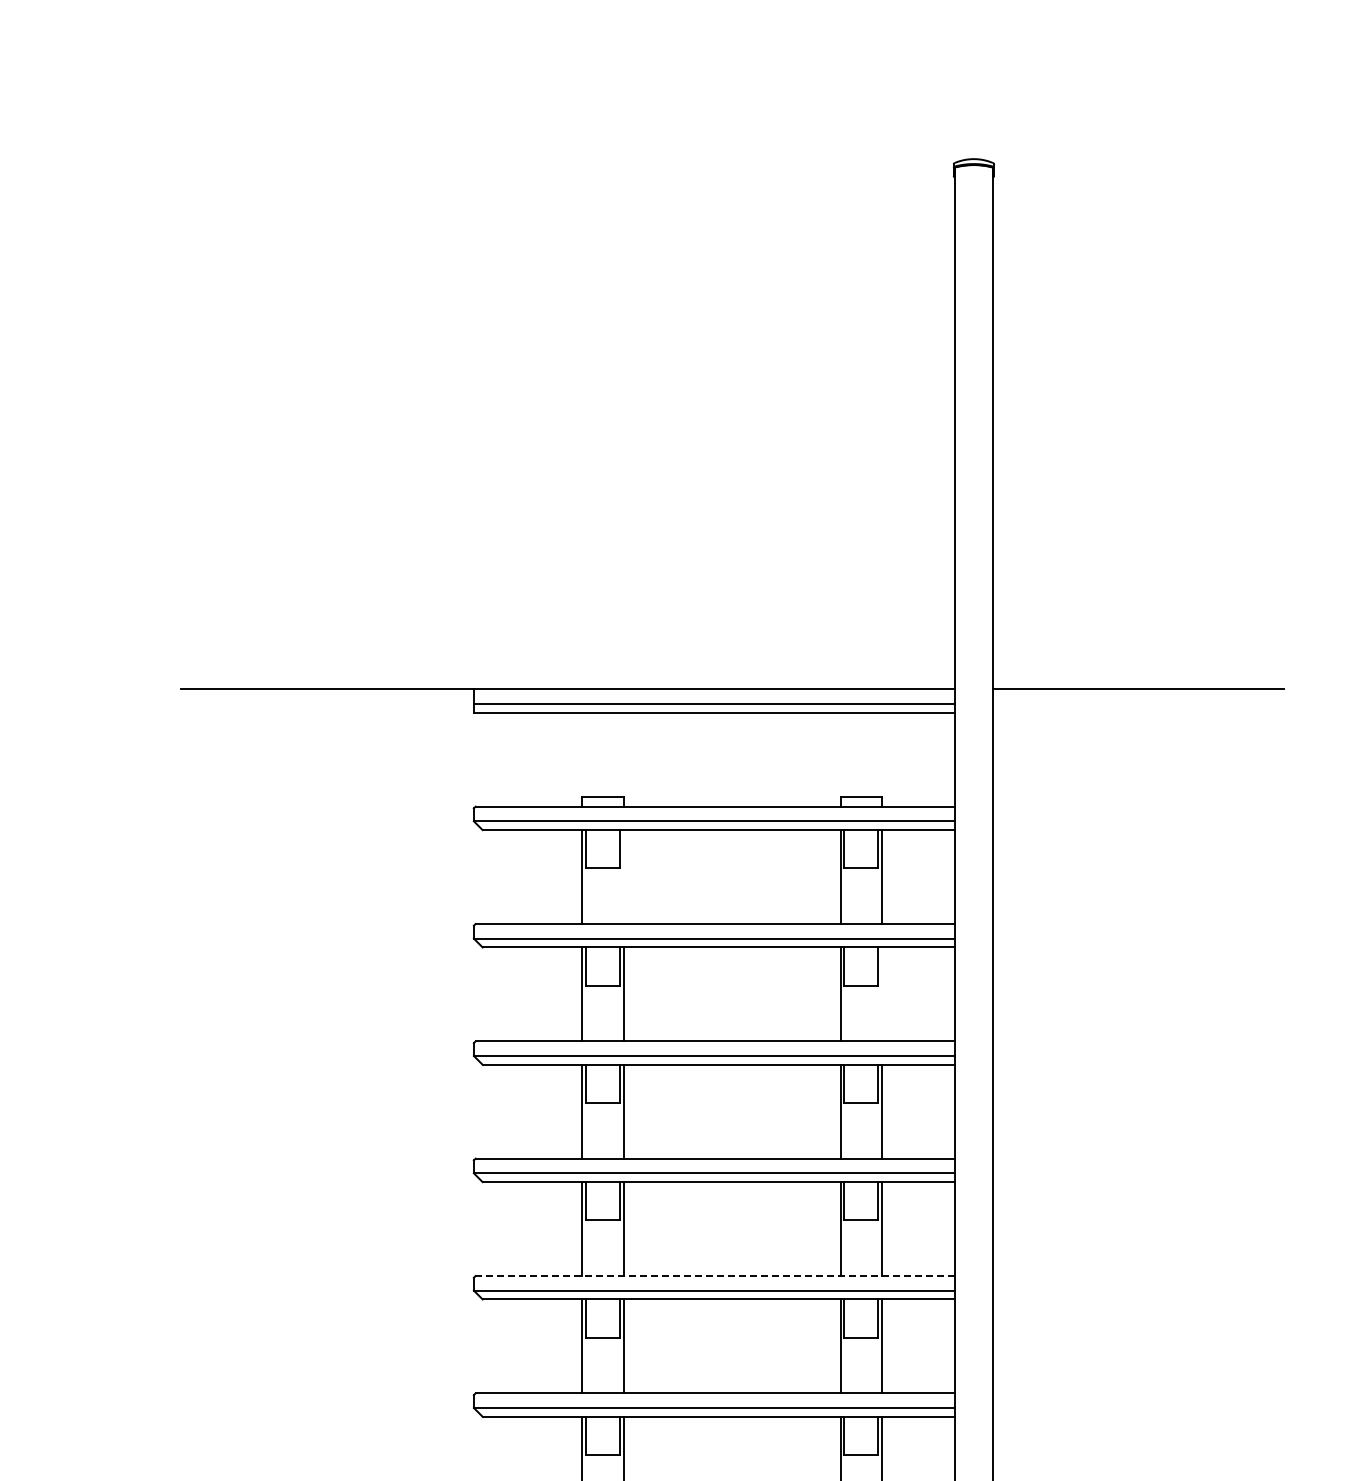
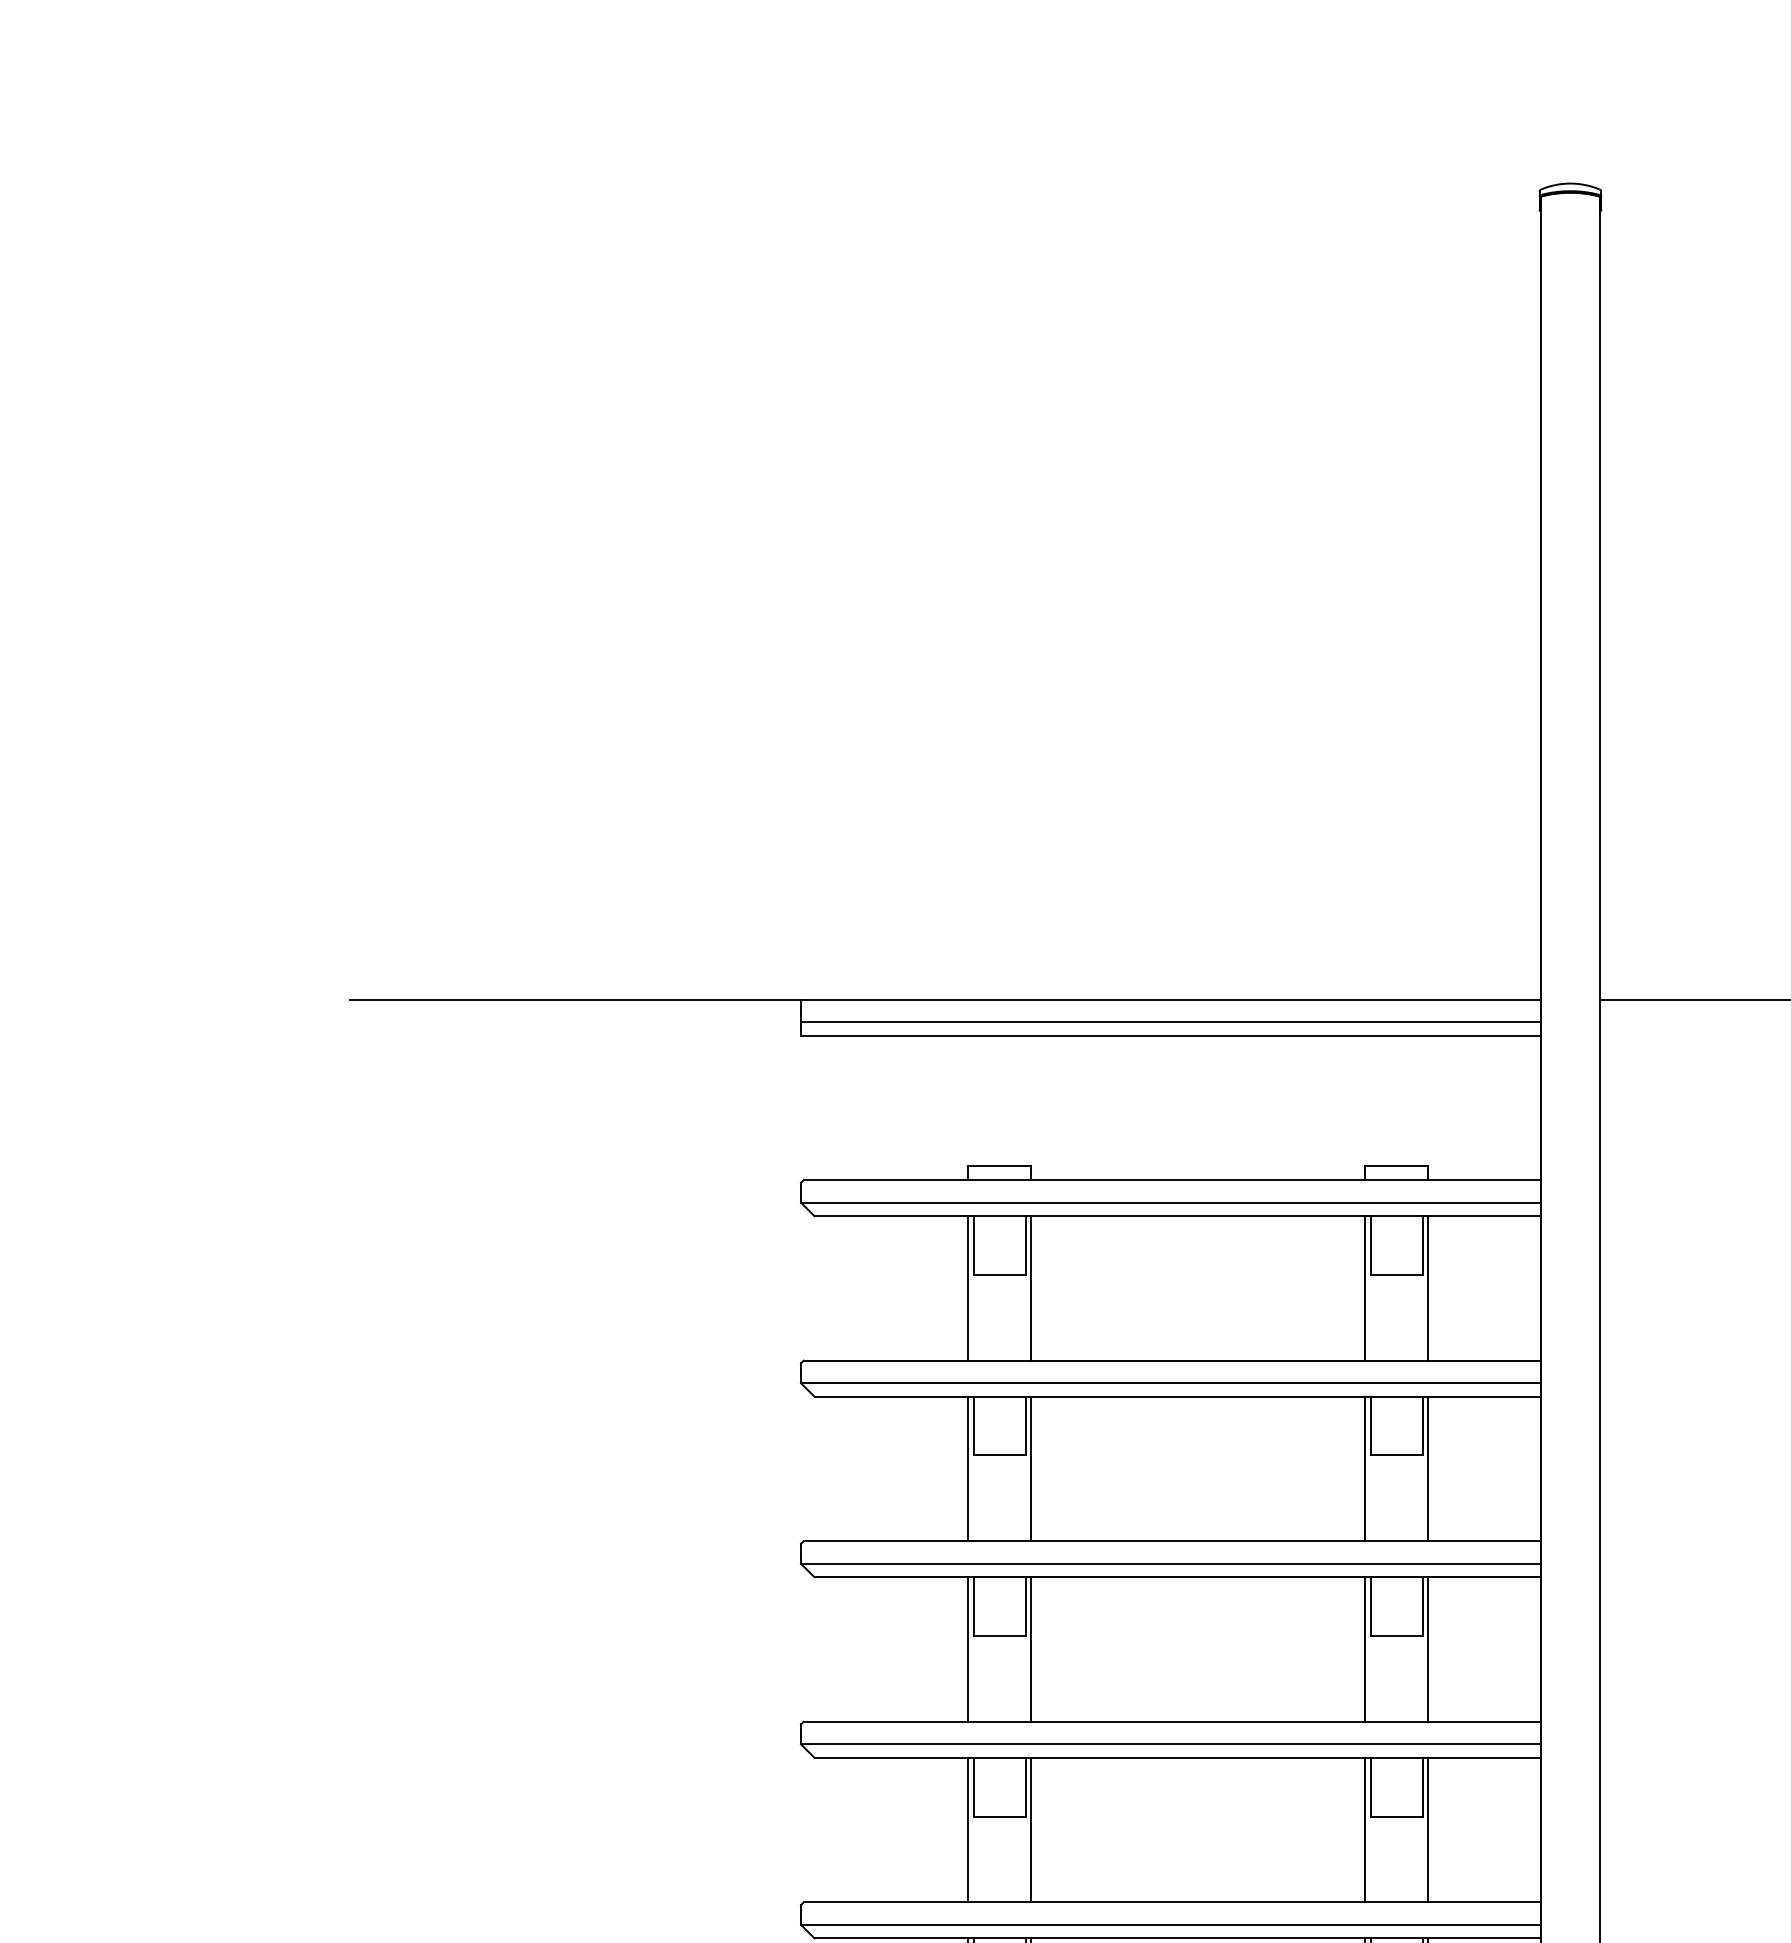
line: (623, 877) -> (1031, 1289), added
line: (881, 994) -> (1428, 1469), added
line: (715, 1275) -> (1172, 1901), dashed -> solid

